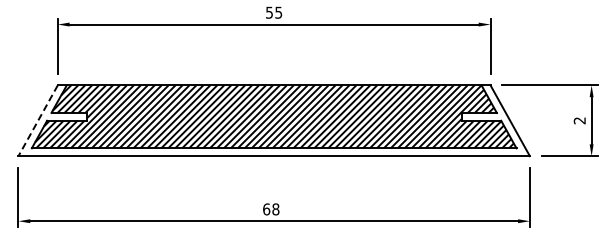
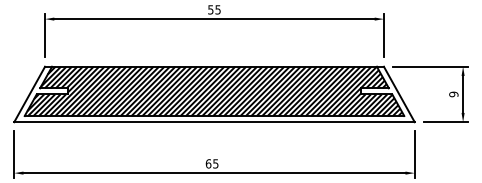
line: (38, 120) -> (29, 94), dashed -> solid
text: (579, 120) -> (453, 94), 2 -> 9
text: (275, 209) -> (215, 163), 68 -> 65

